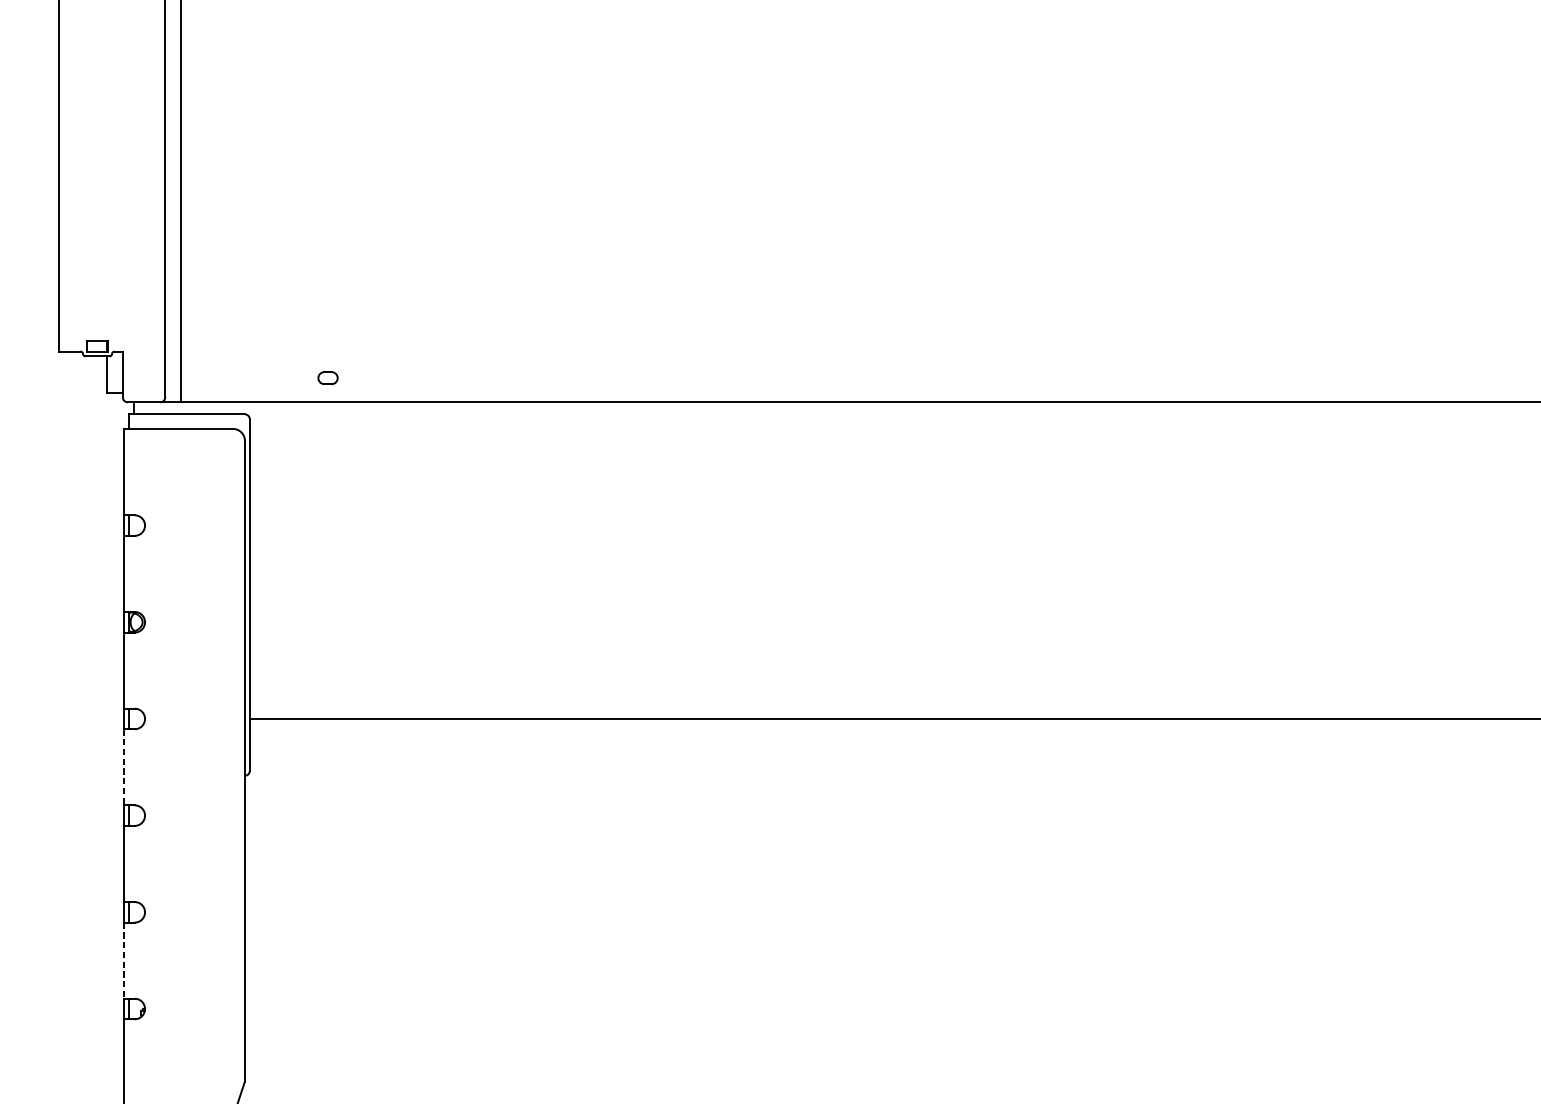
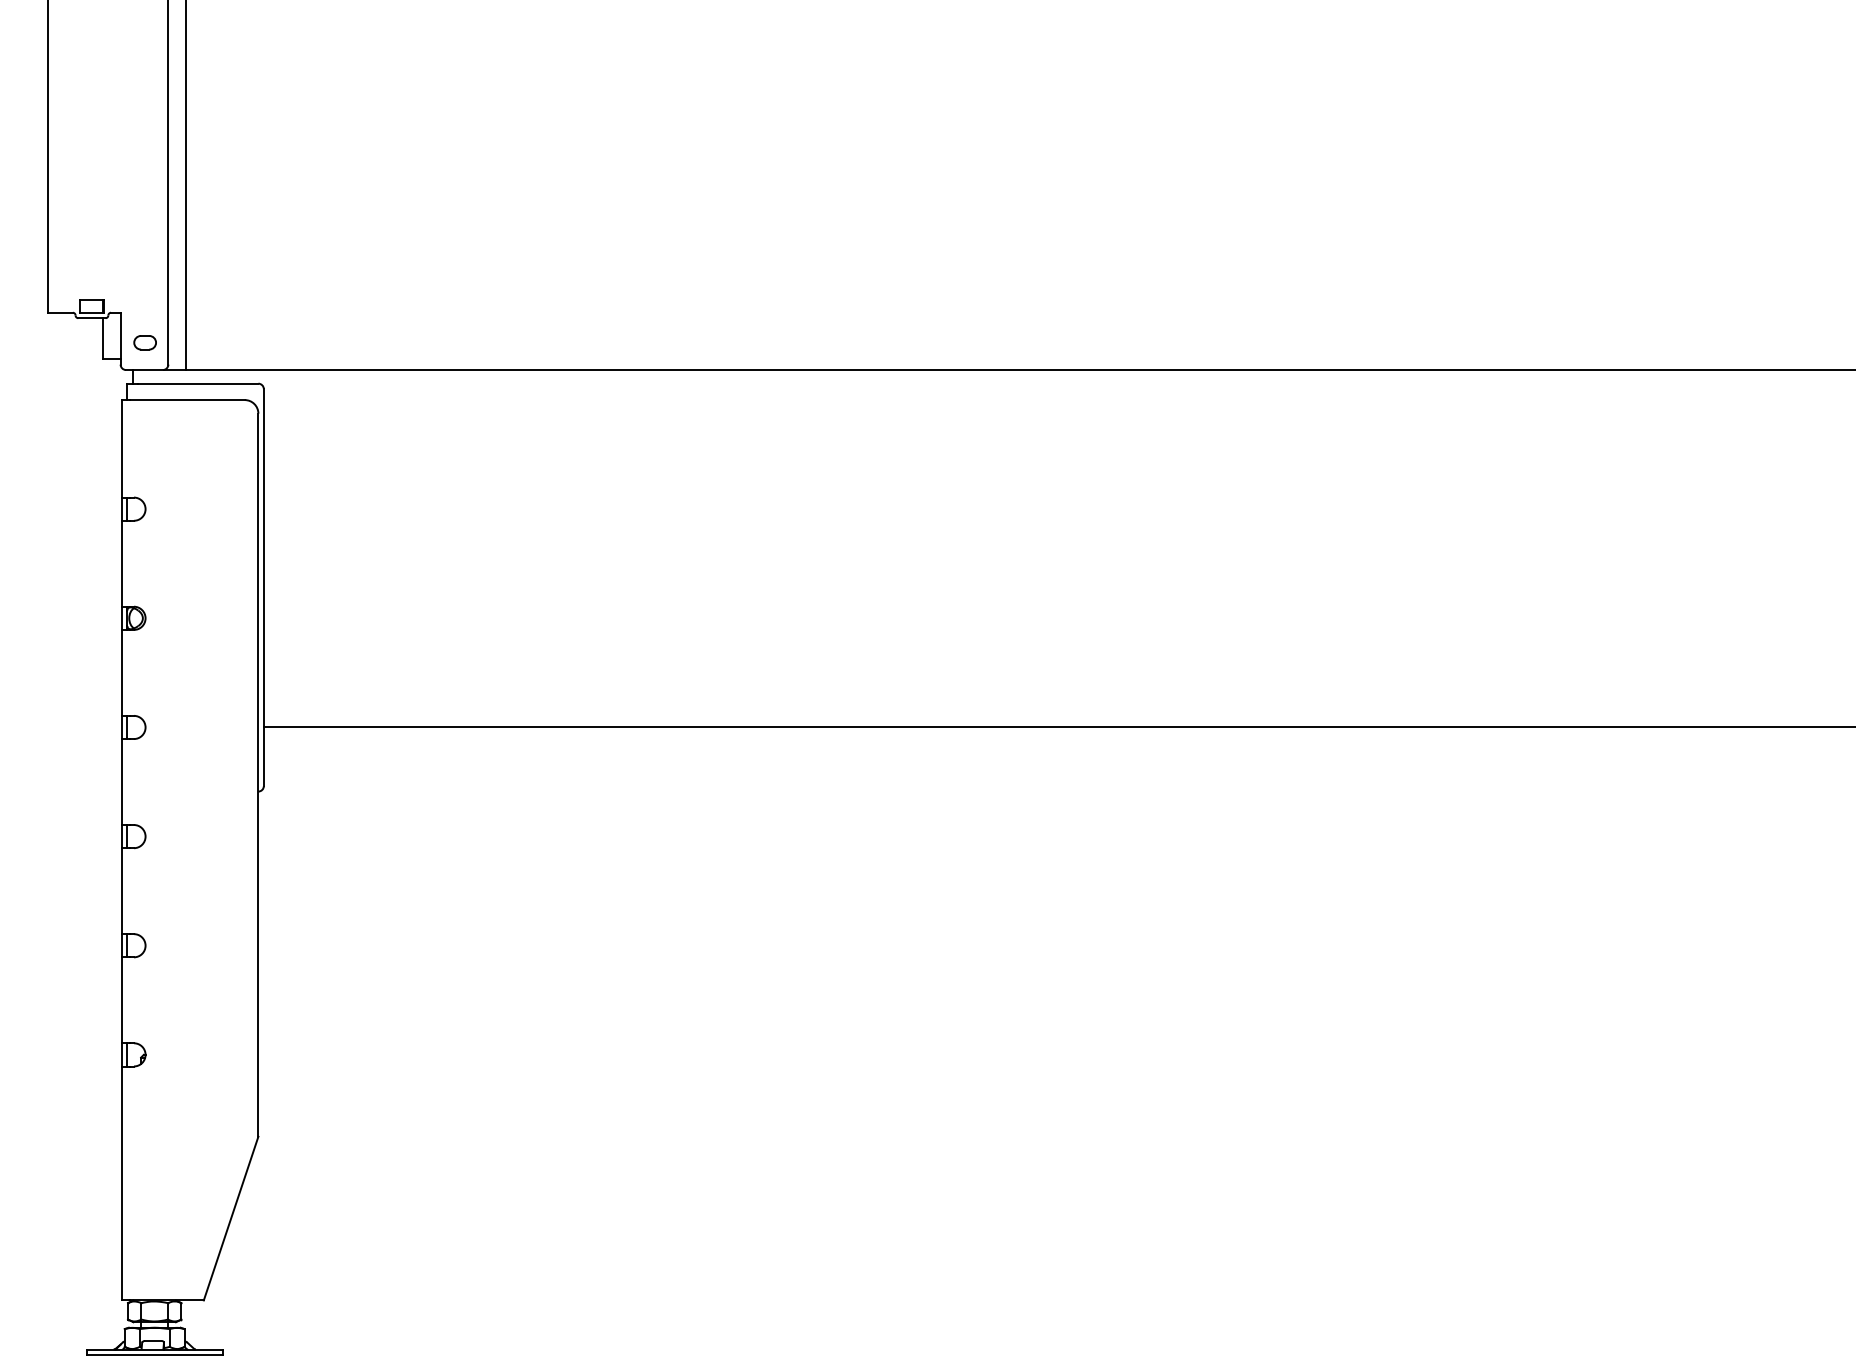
part: (327, 377) -> (144, 342), moved
line: (123, 767) -> (121, 782), dashed -> solid
line: (123, 960) -> (121, 1000), dashed -> solid

